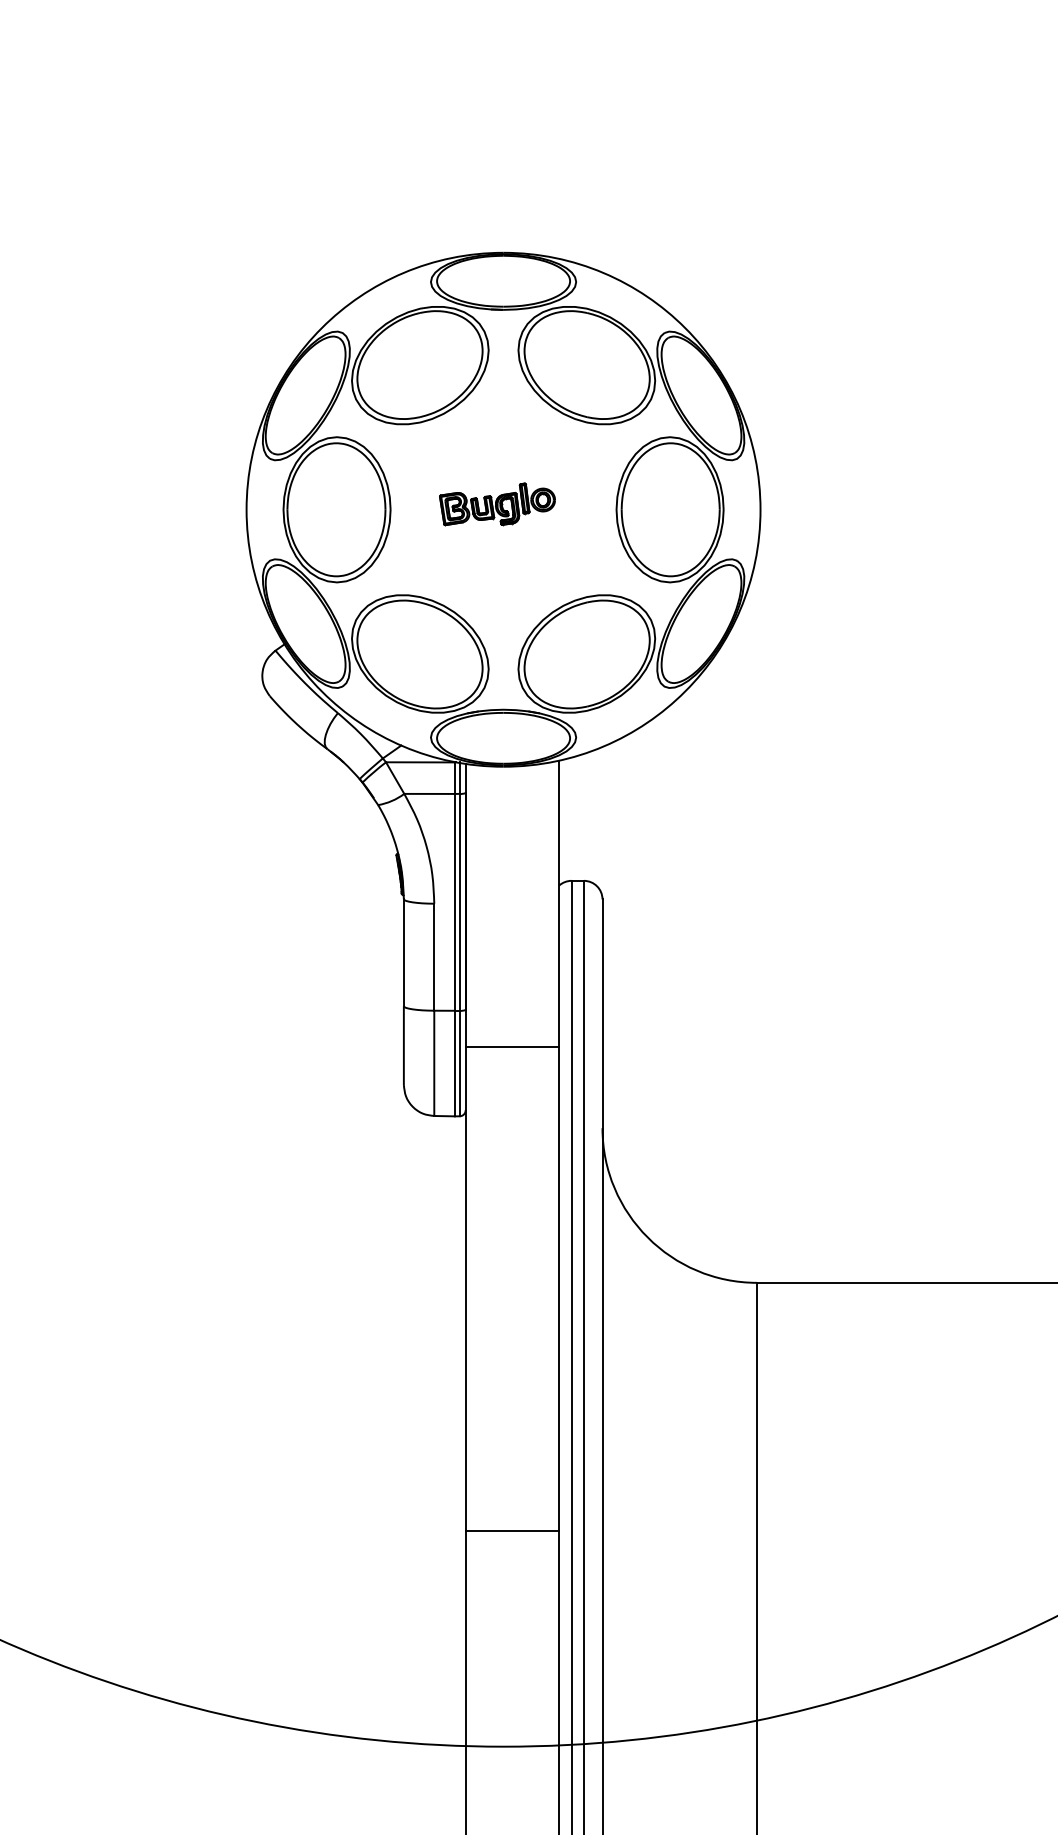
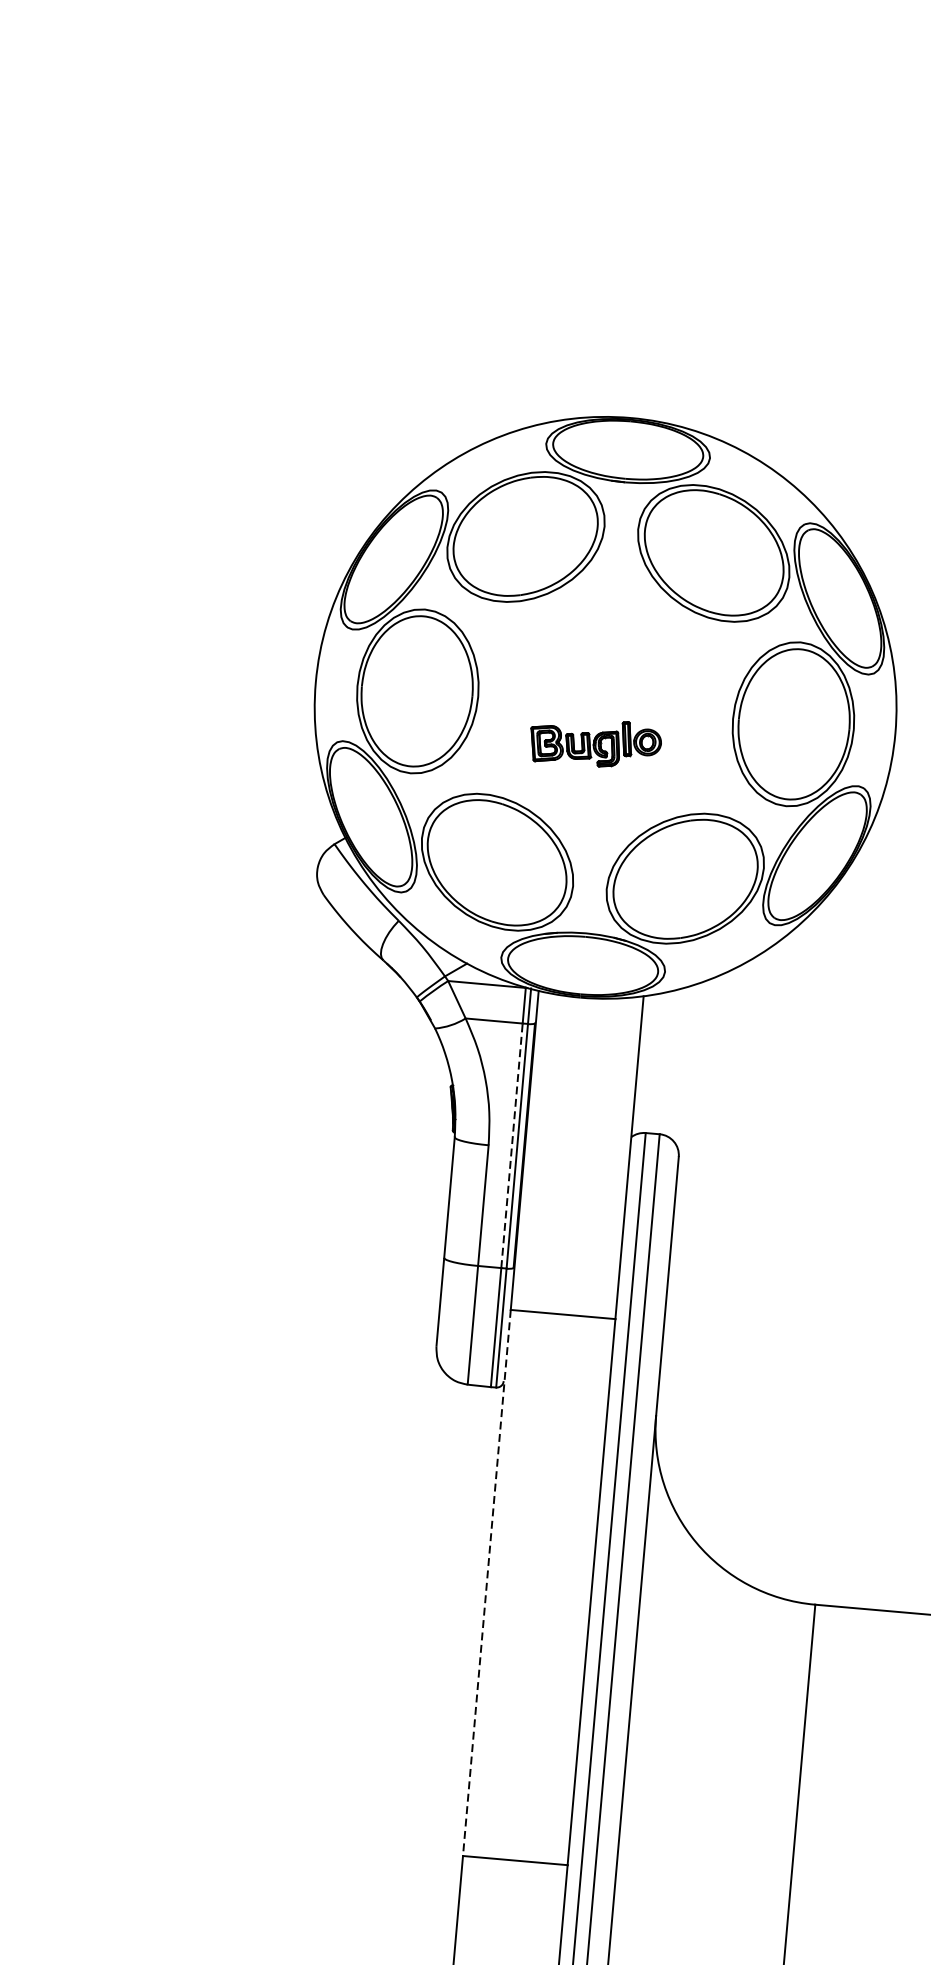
part: (497, 504) -> (595, 743), moved
line: (454, 901) -> (511, 1144), solid -> dashed
line: (466, 1289) -> (486, 1583), solid -> dashed

